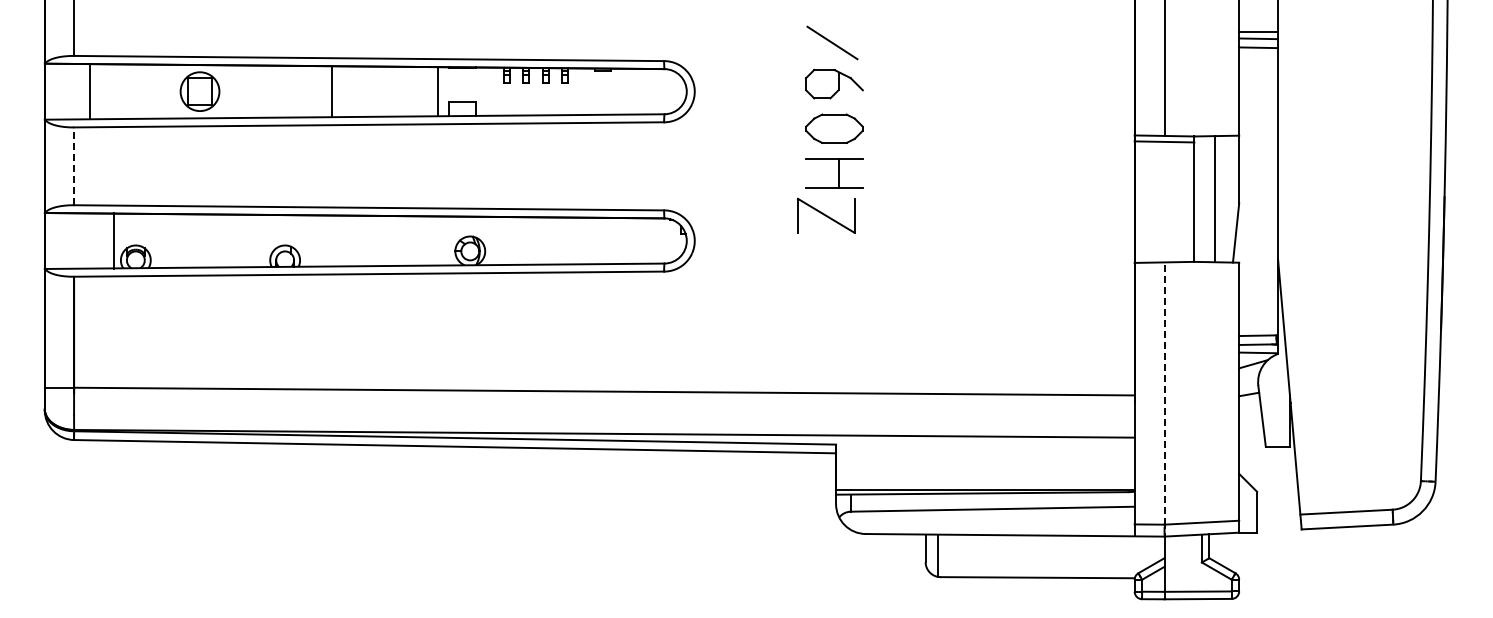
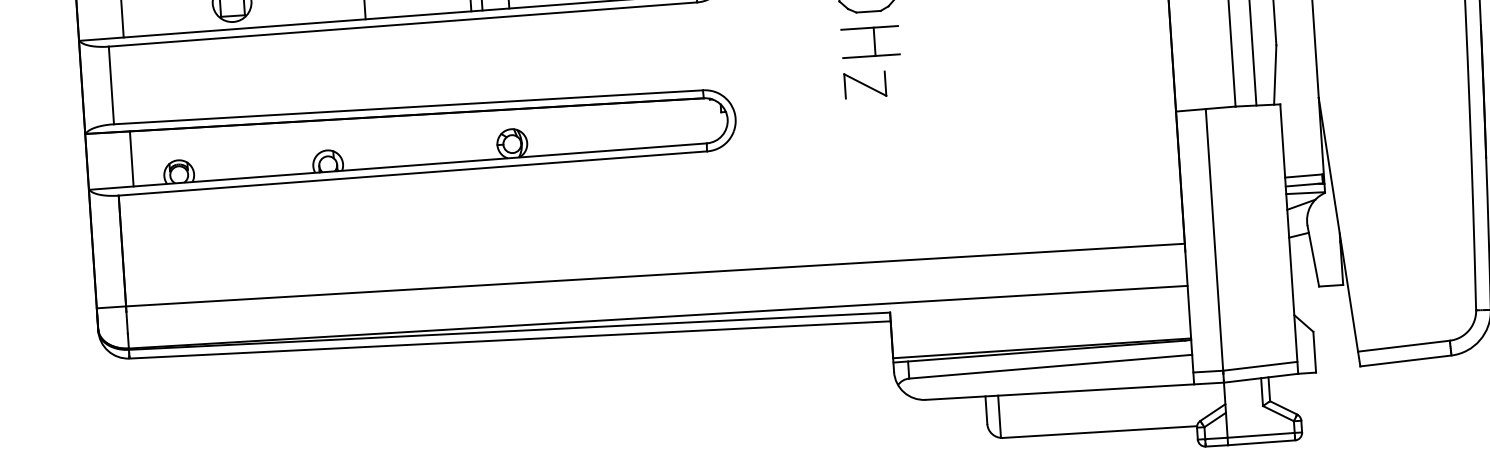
line: (74, 166) -> (111, 85), dashed -> solid
part: (826, 215) -> (865, 84), size x0.71
line: (113, 240) -> (131, 158), moved
line: (1164, 393) -> (1214, 239), dashed -> solid

